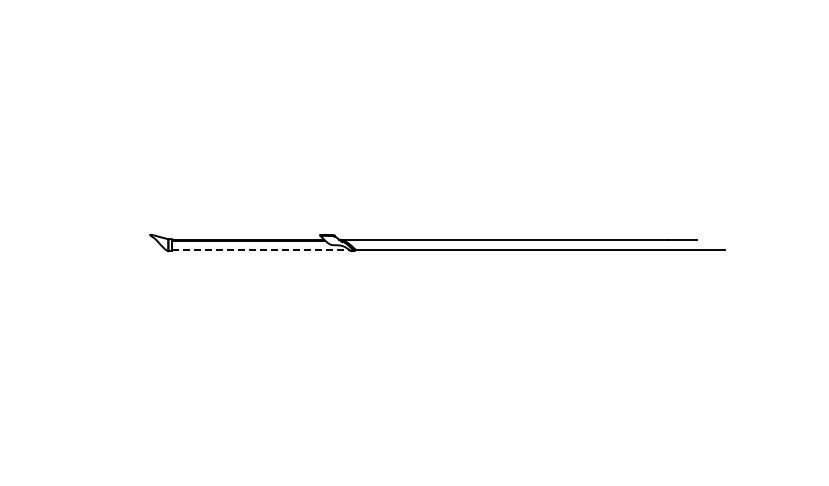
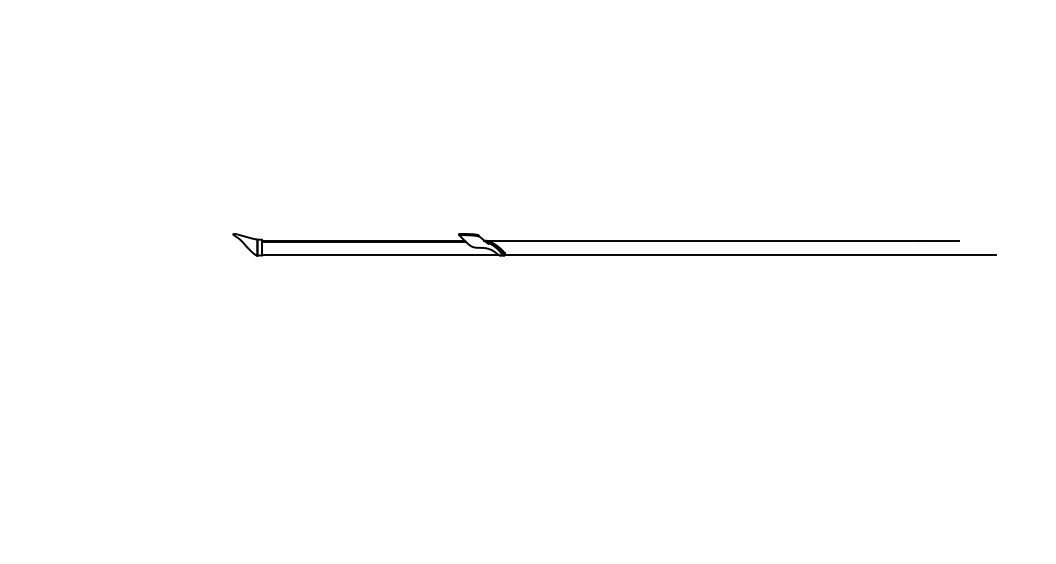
line: (260, 250) -> (379, 254), dashed -> solid

